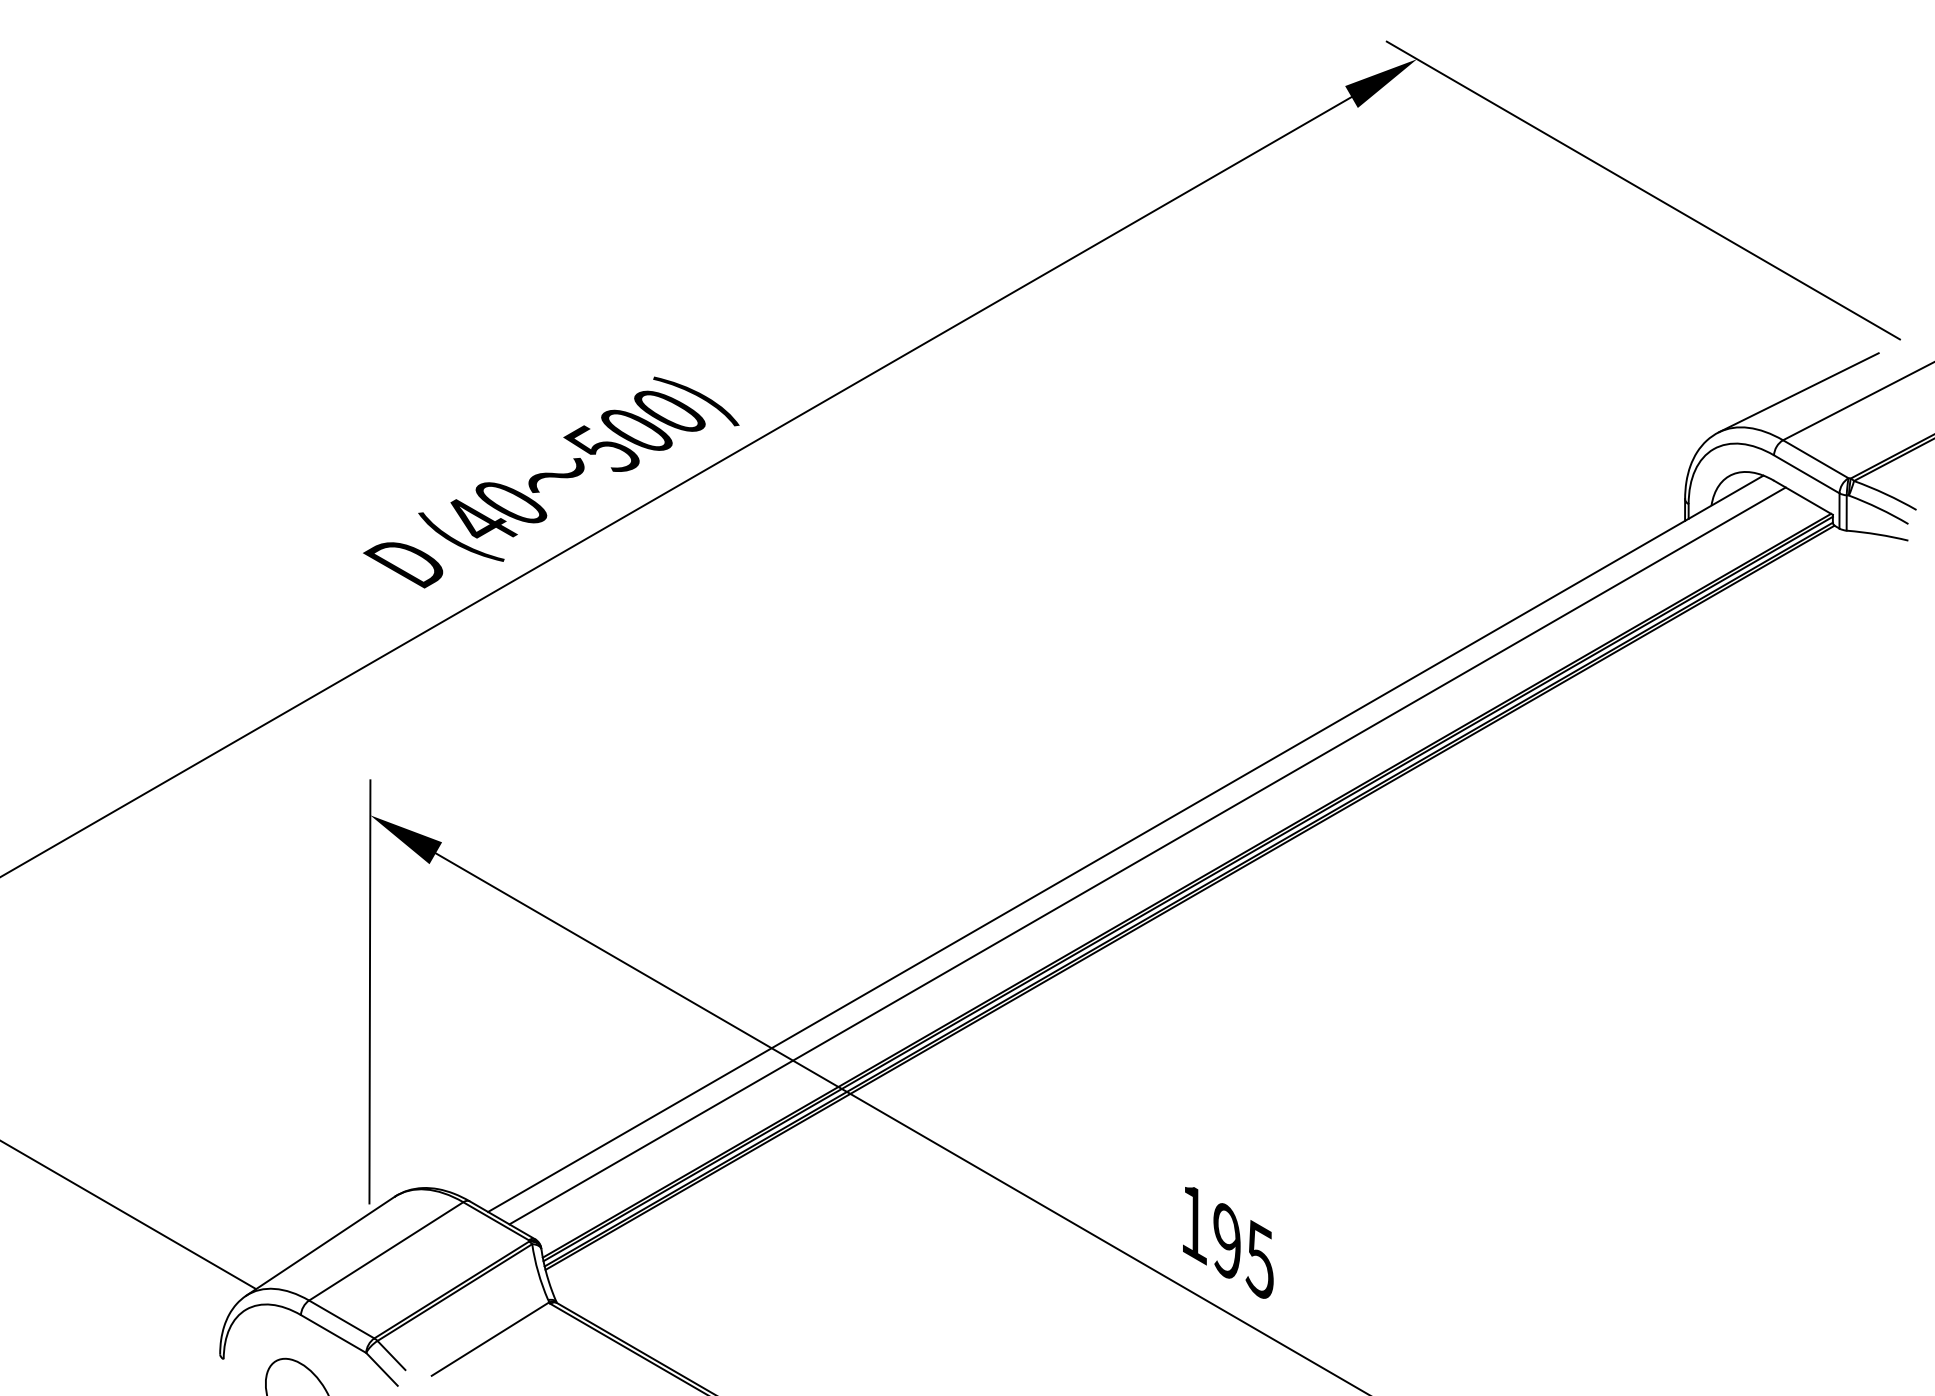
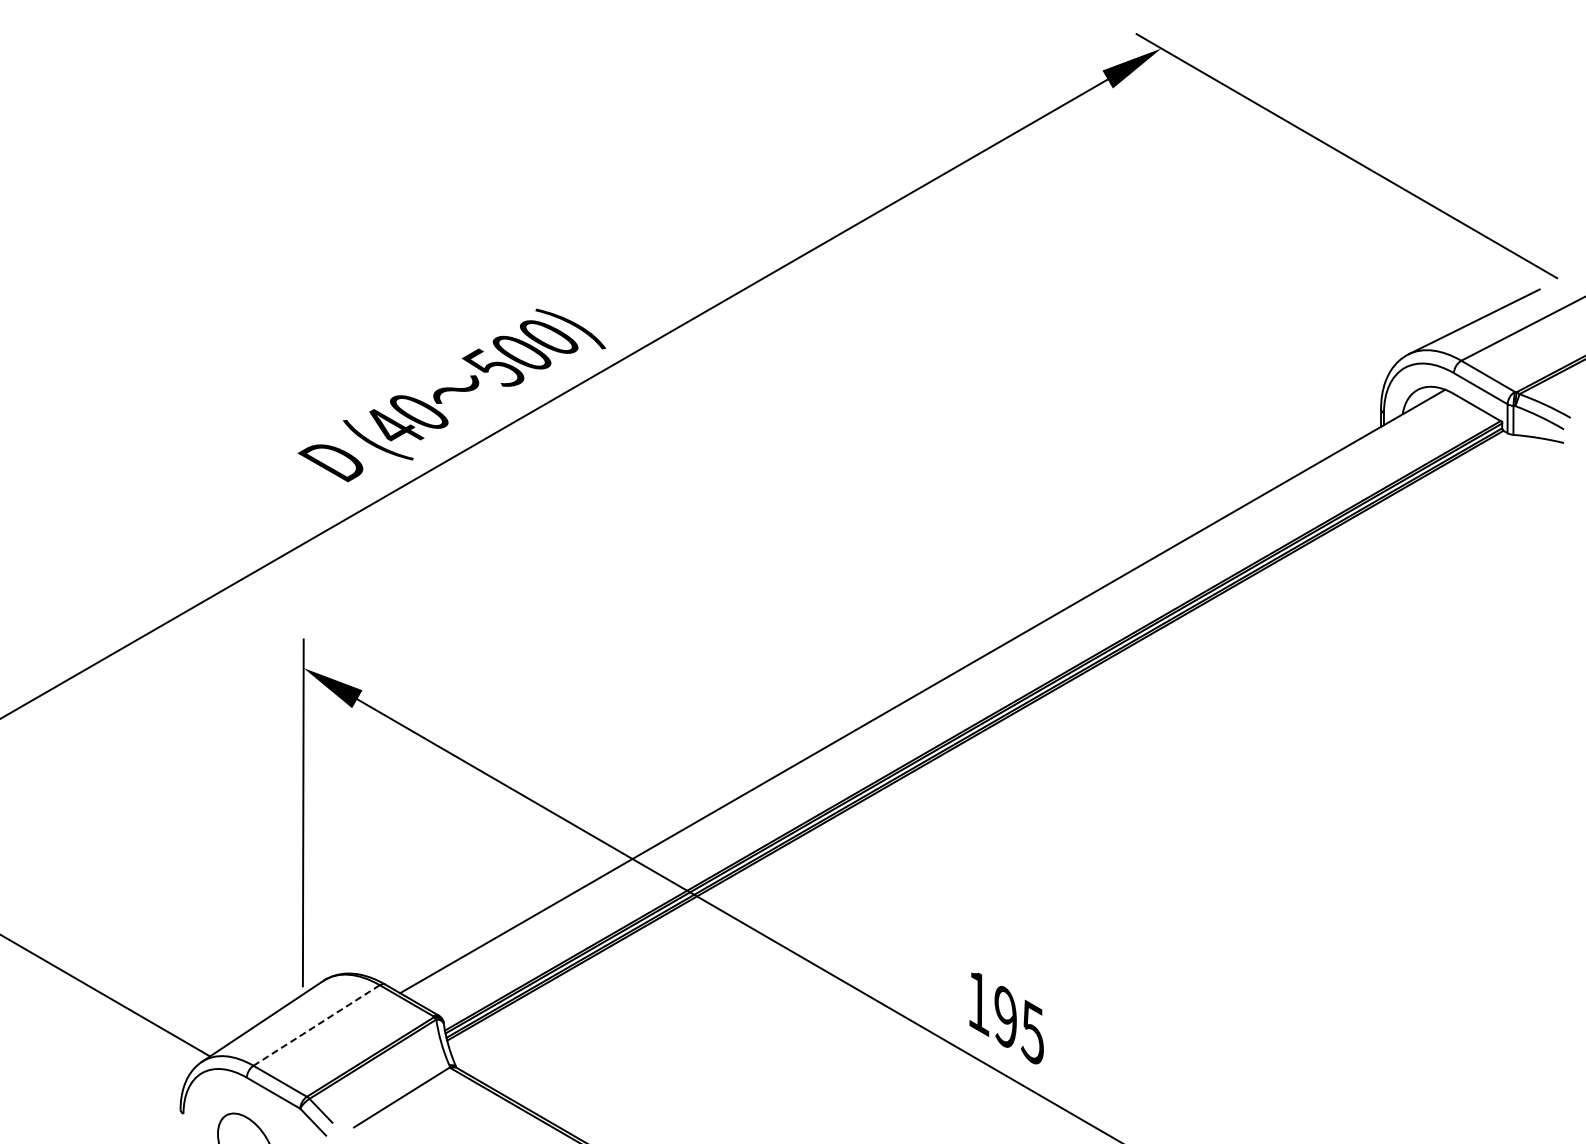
line: (1147, 856) -> (940, 701), removed
line: (386, 1251) -> (316, 1025), solid -> dashed

